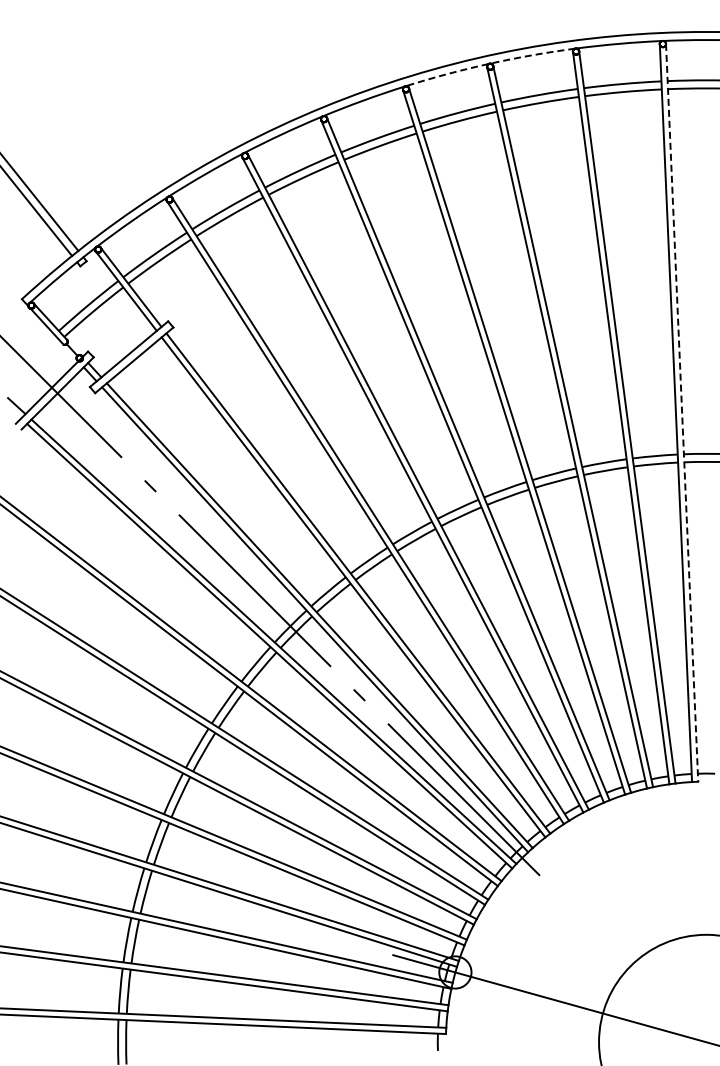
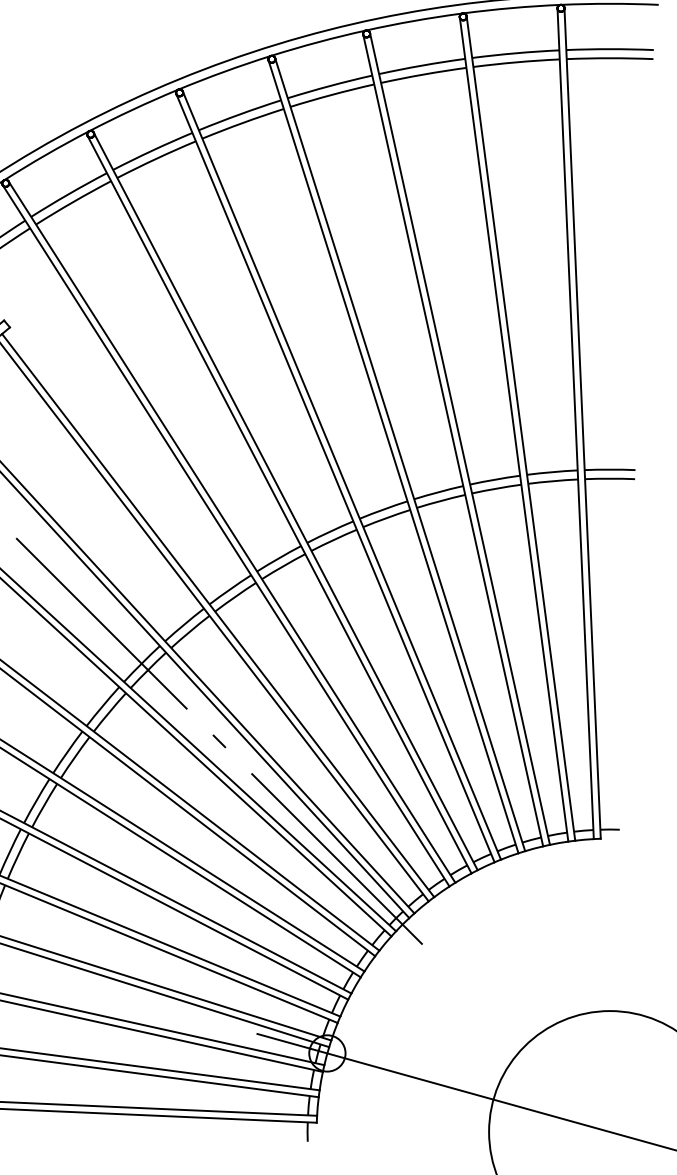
arc: (489, 63) -> (365, 30), dashed -> solid
line: (682, 413) -> (583, 424), dashed -> solid

